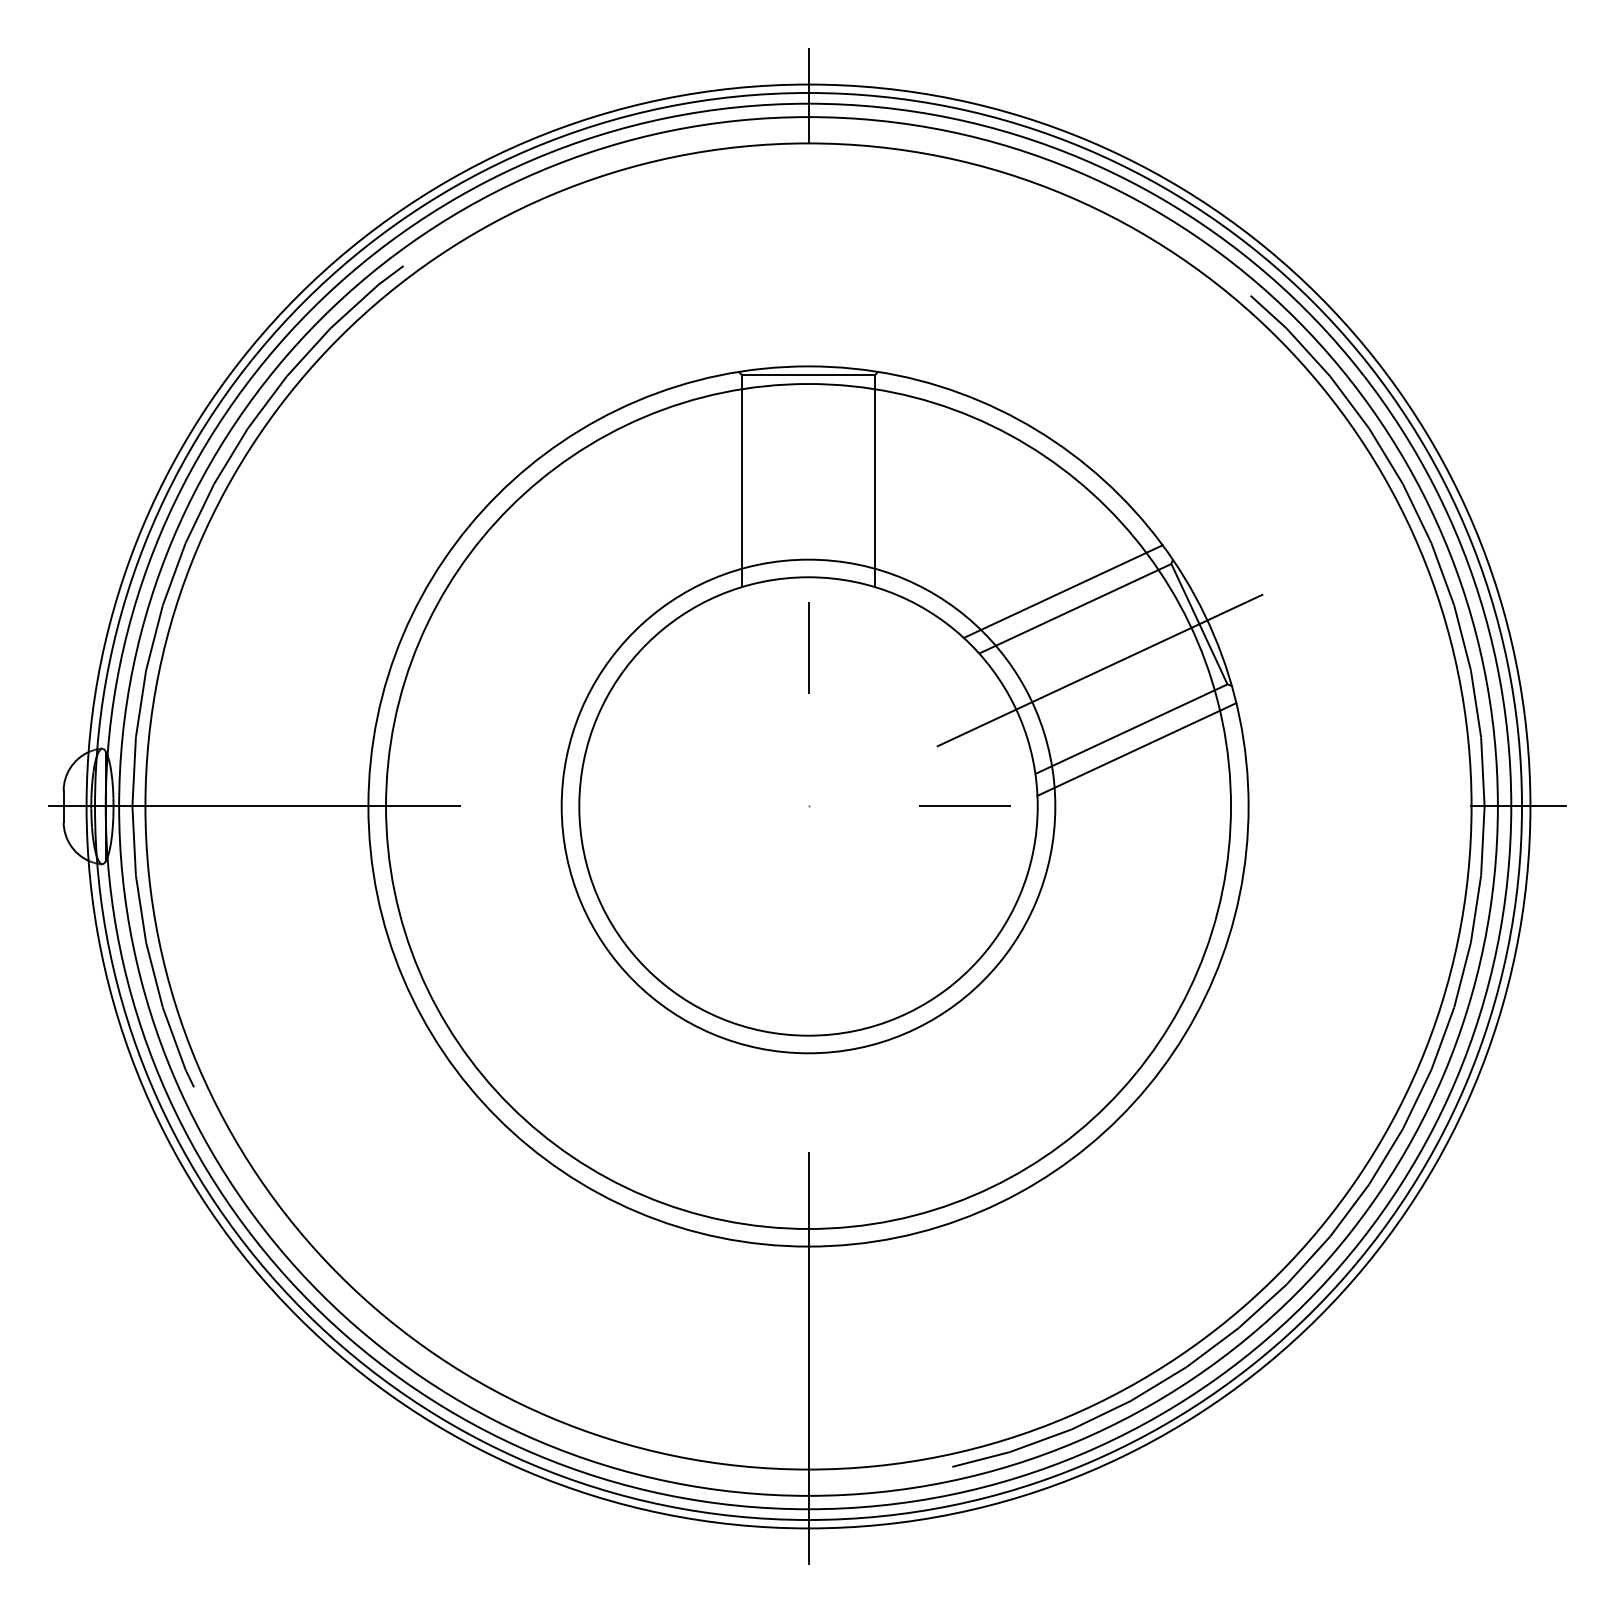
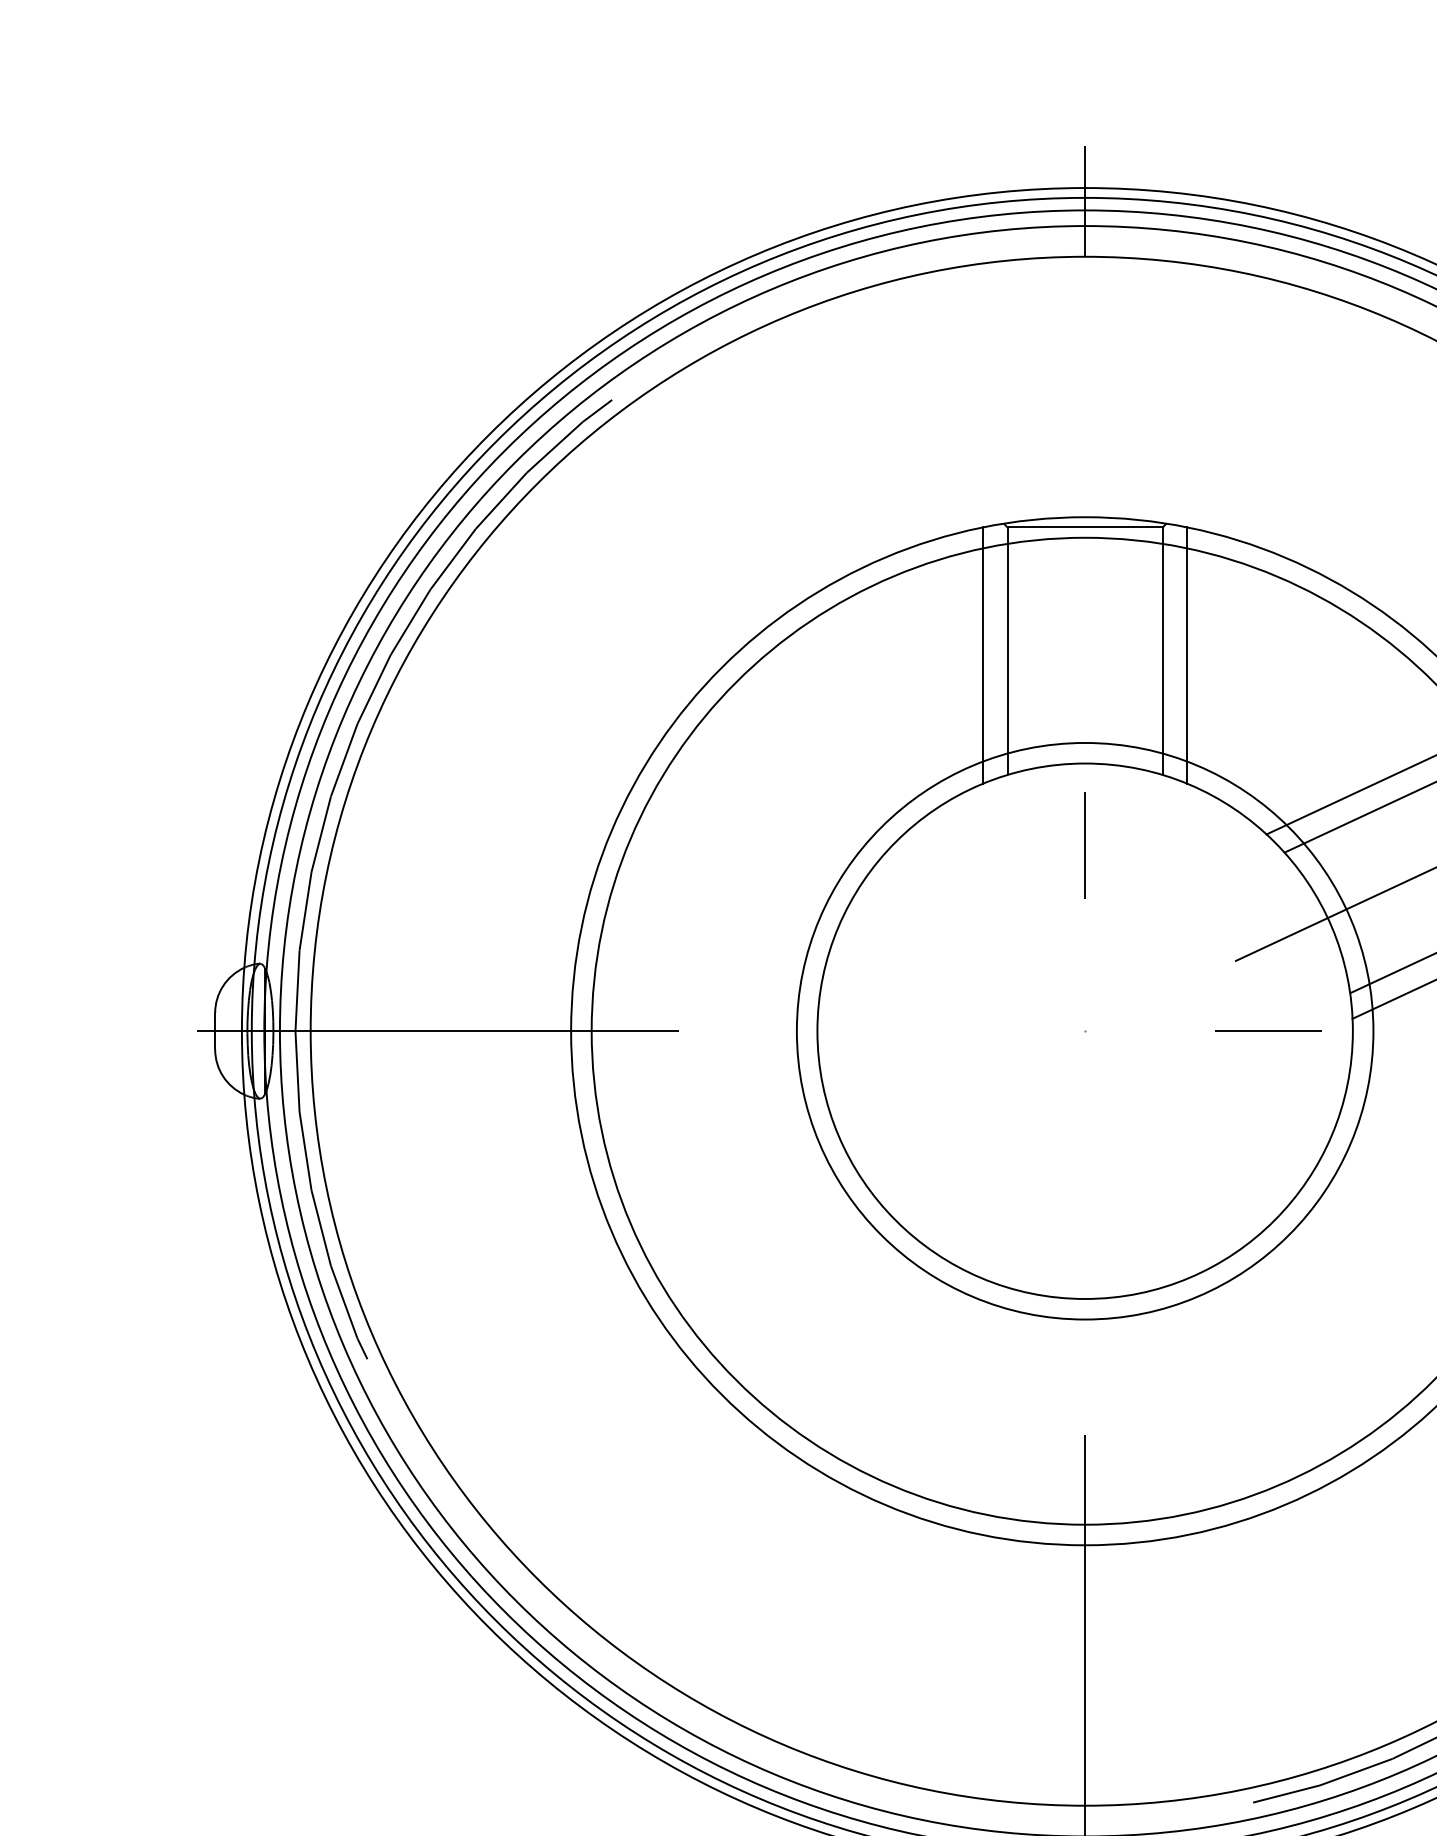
line: (721, 484) -> (983, 655), added
line: (895, 484) -> (1186, 655), added

